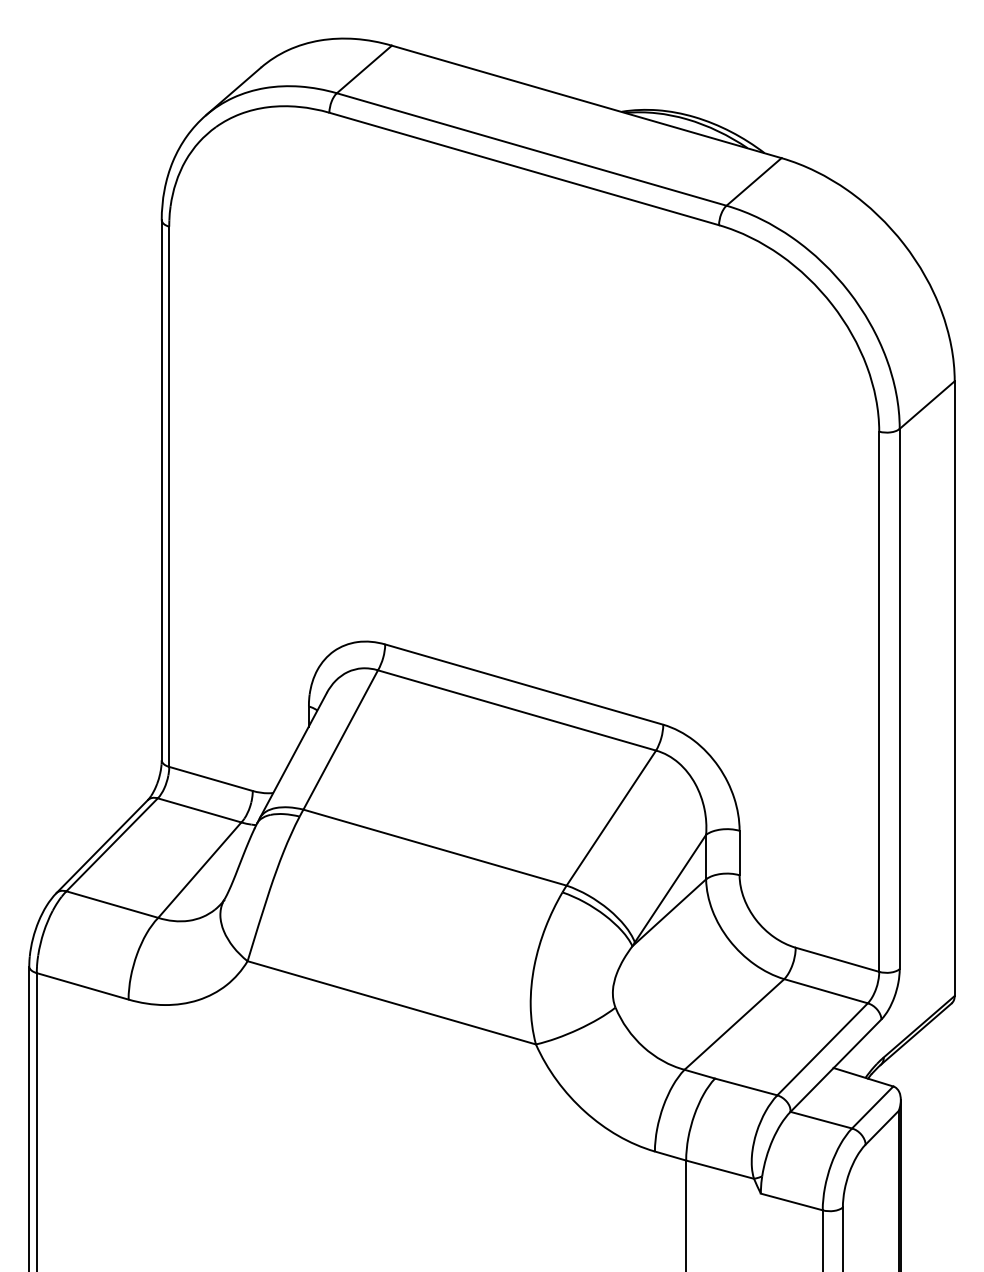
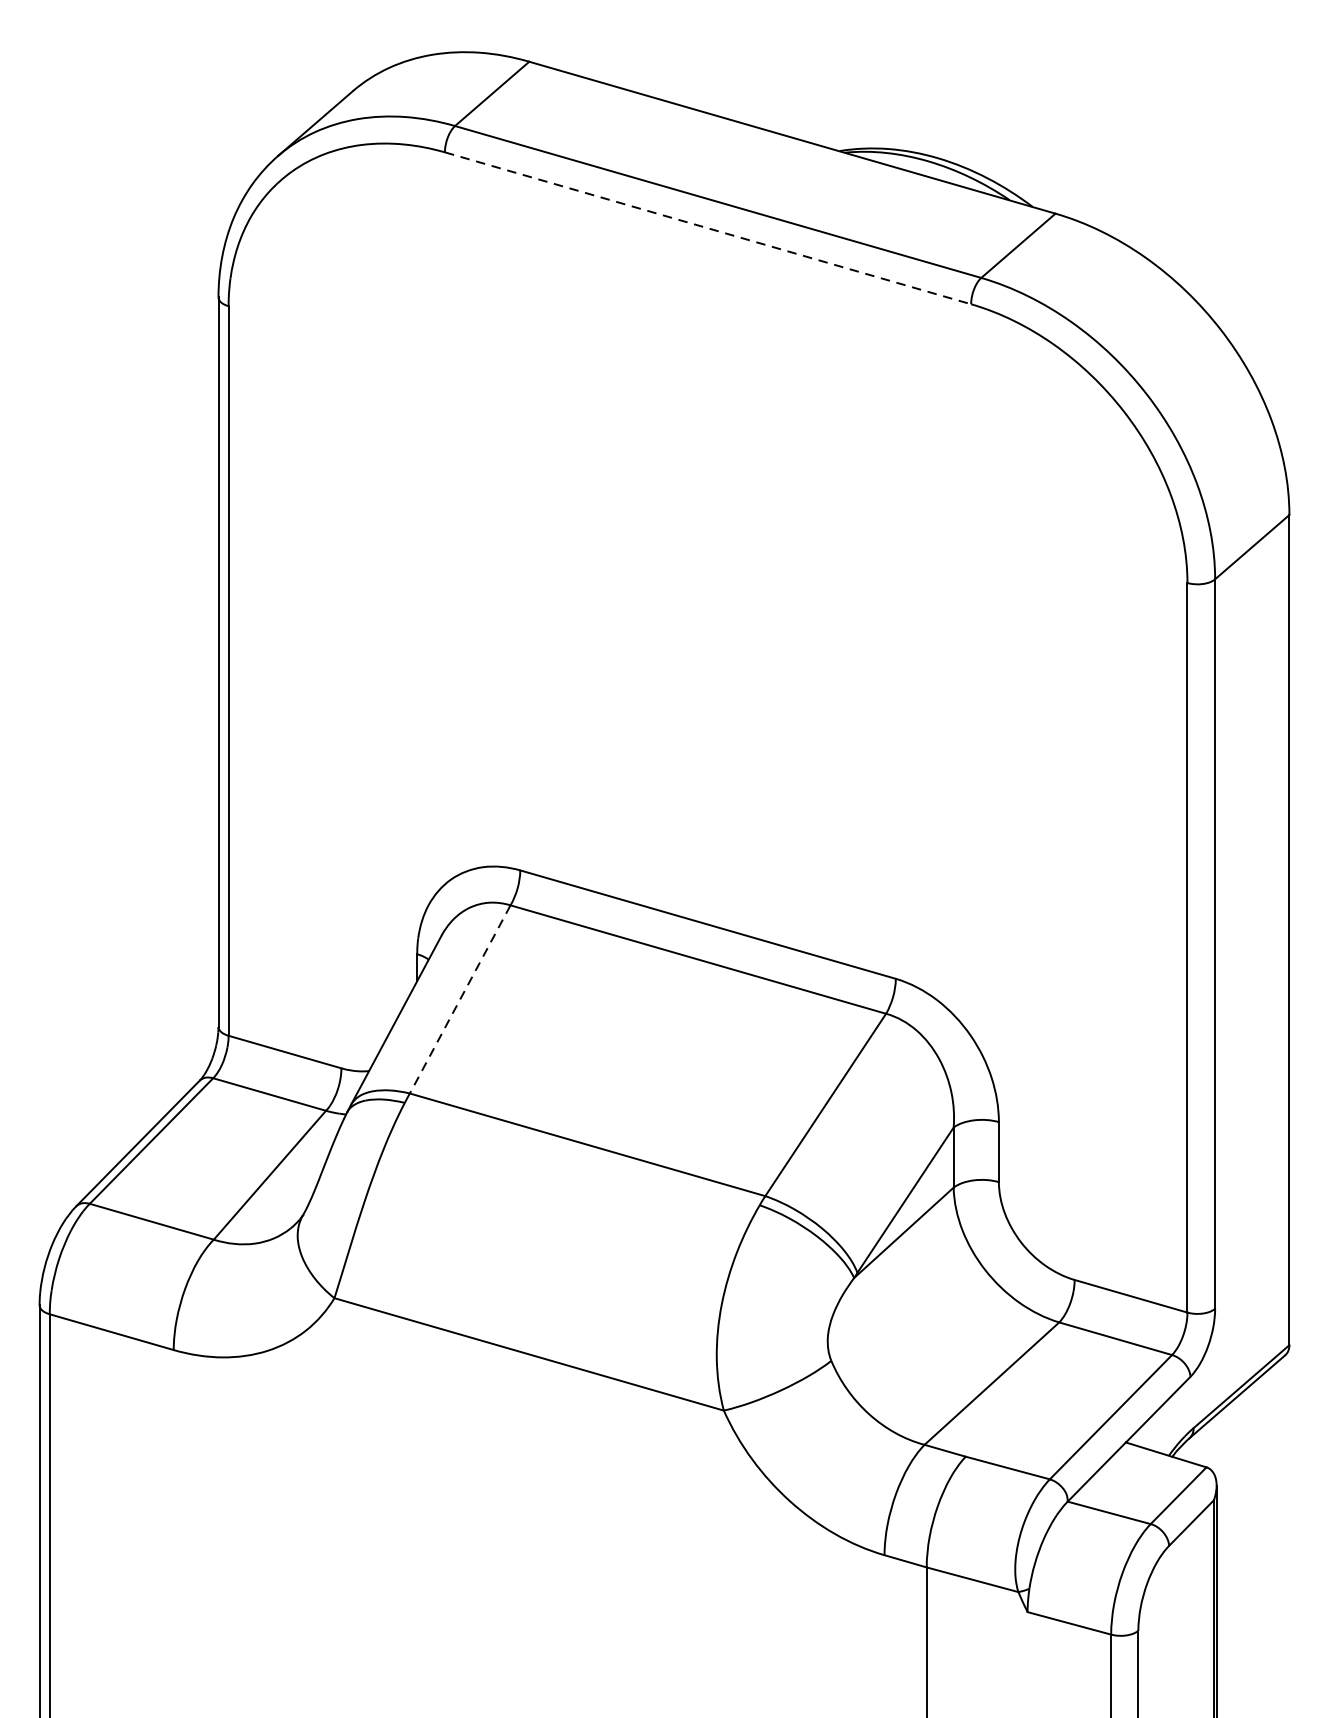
line: (524, 168) -> (708, 227), solid -> dashed
line: (340, 740) -> (459, 1000), solid -> dashed

